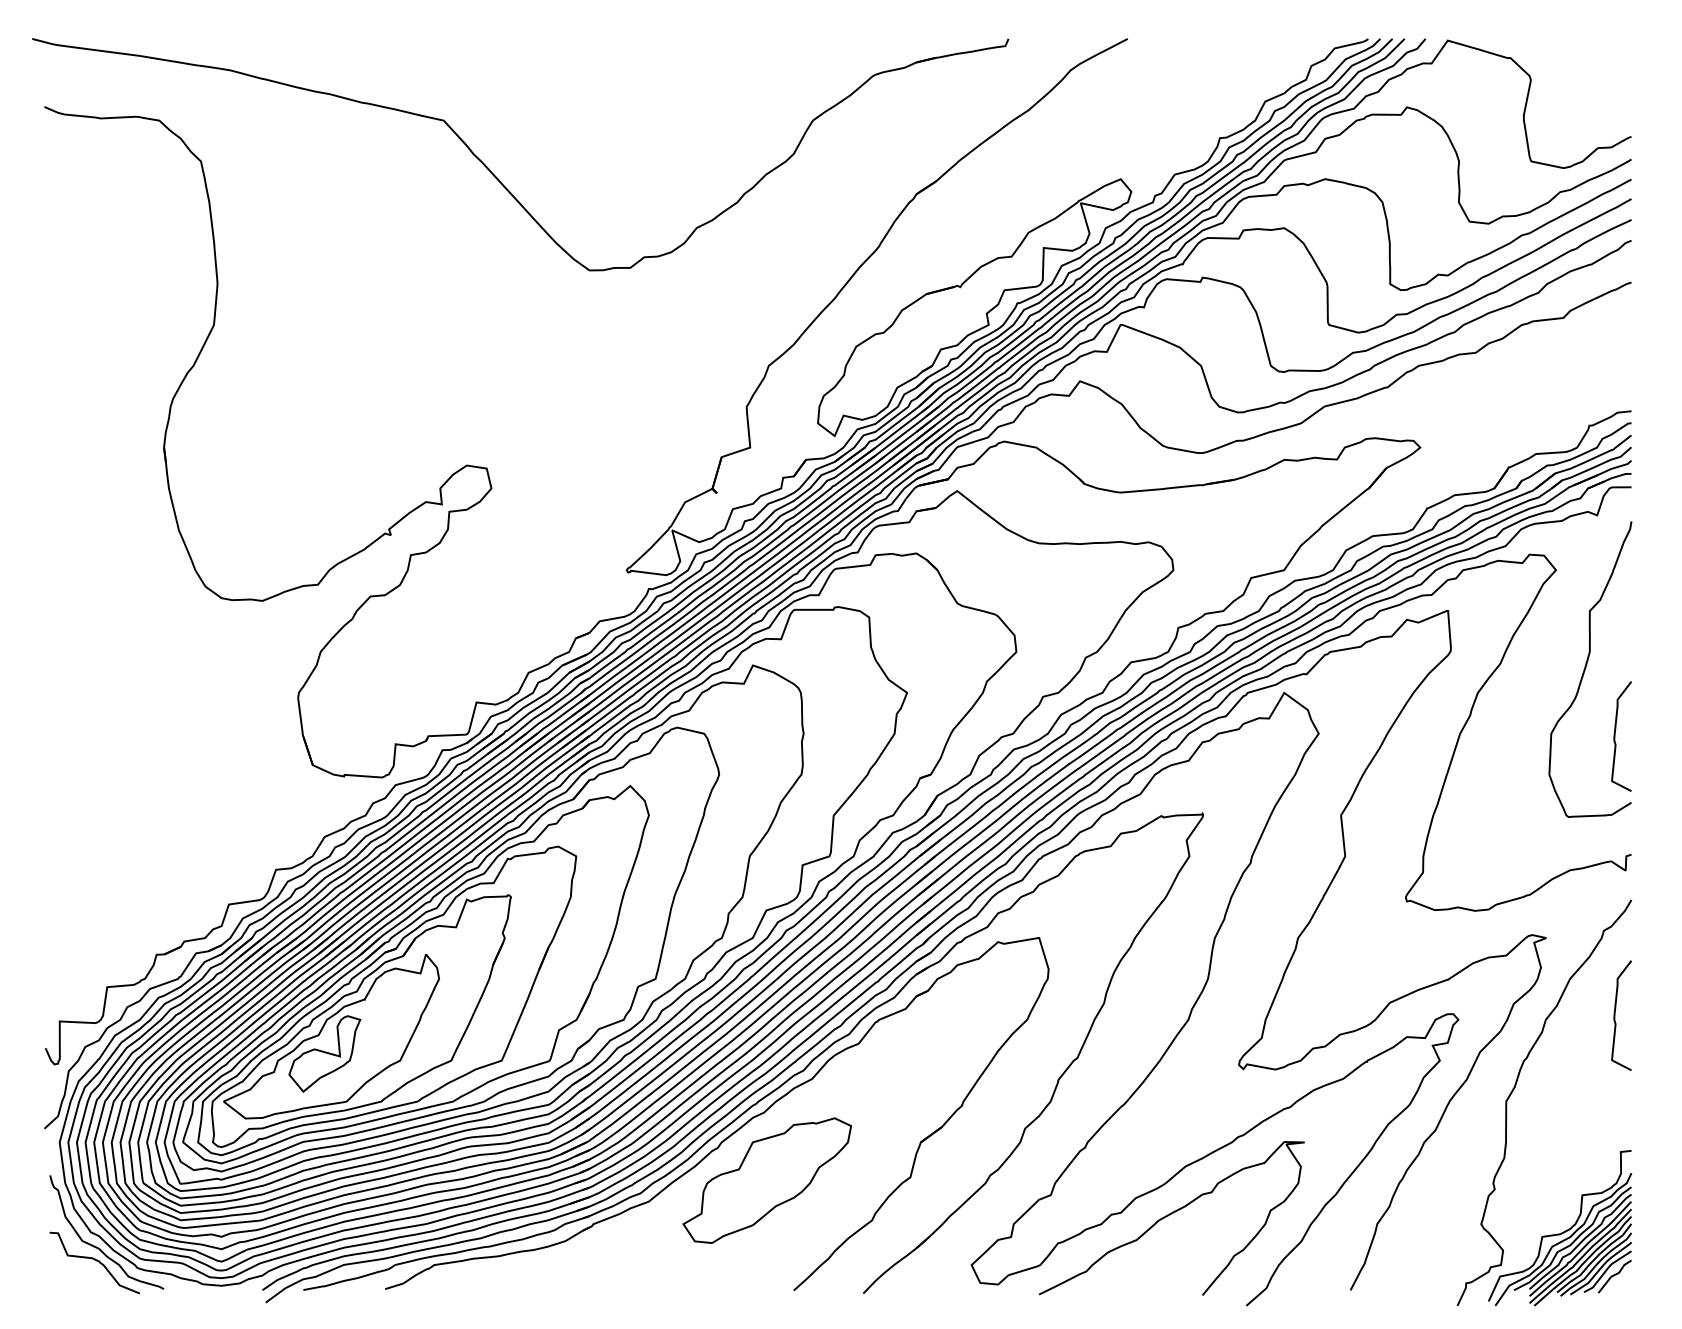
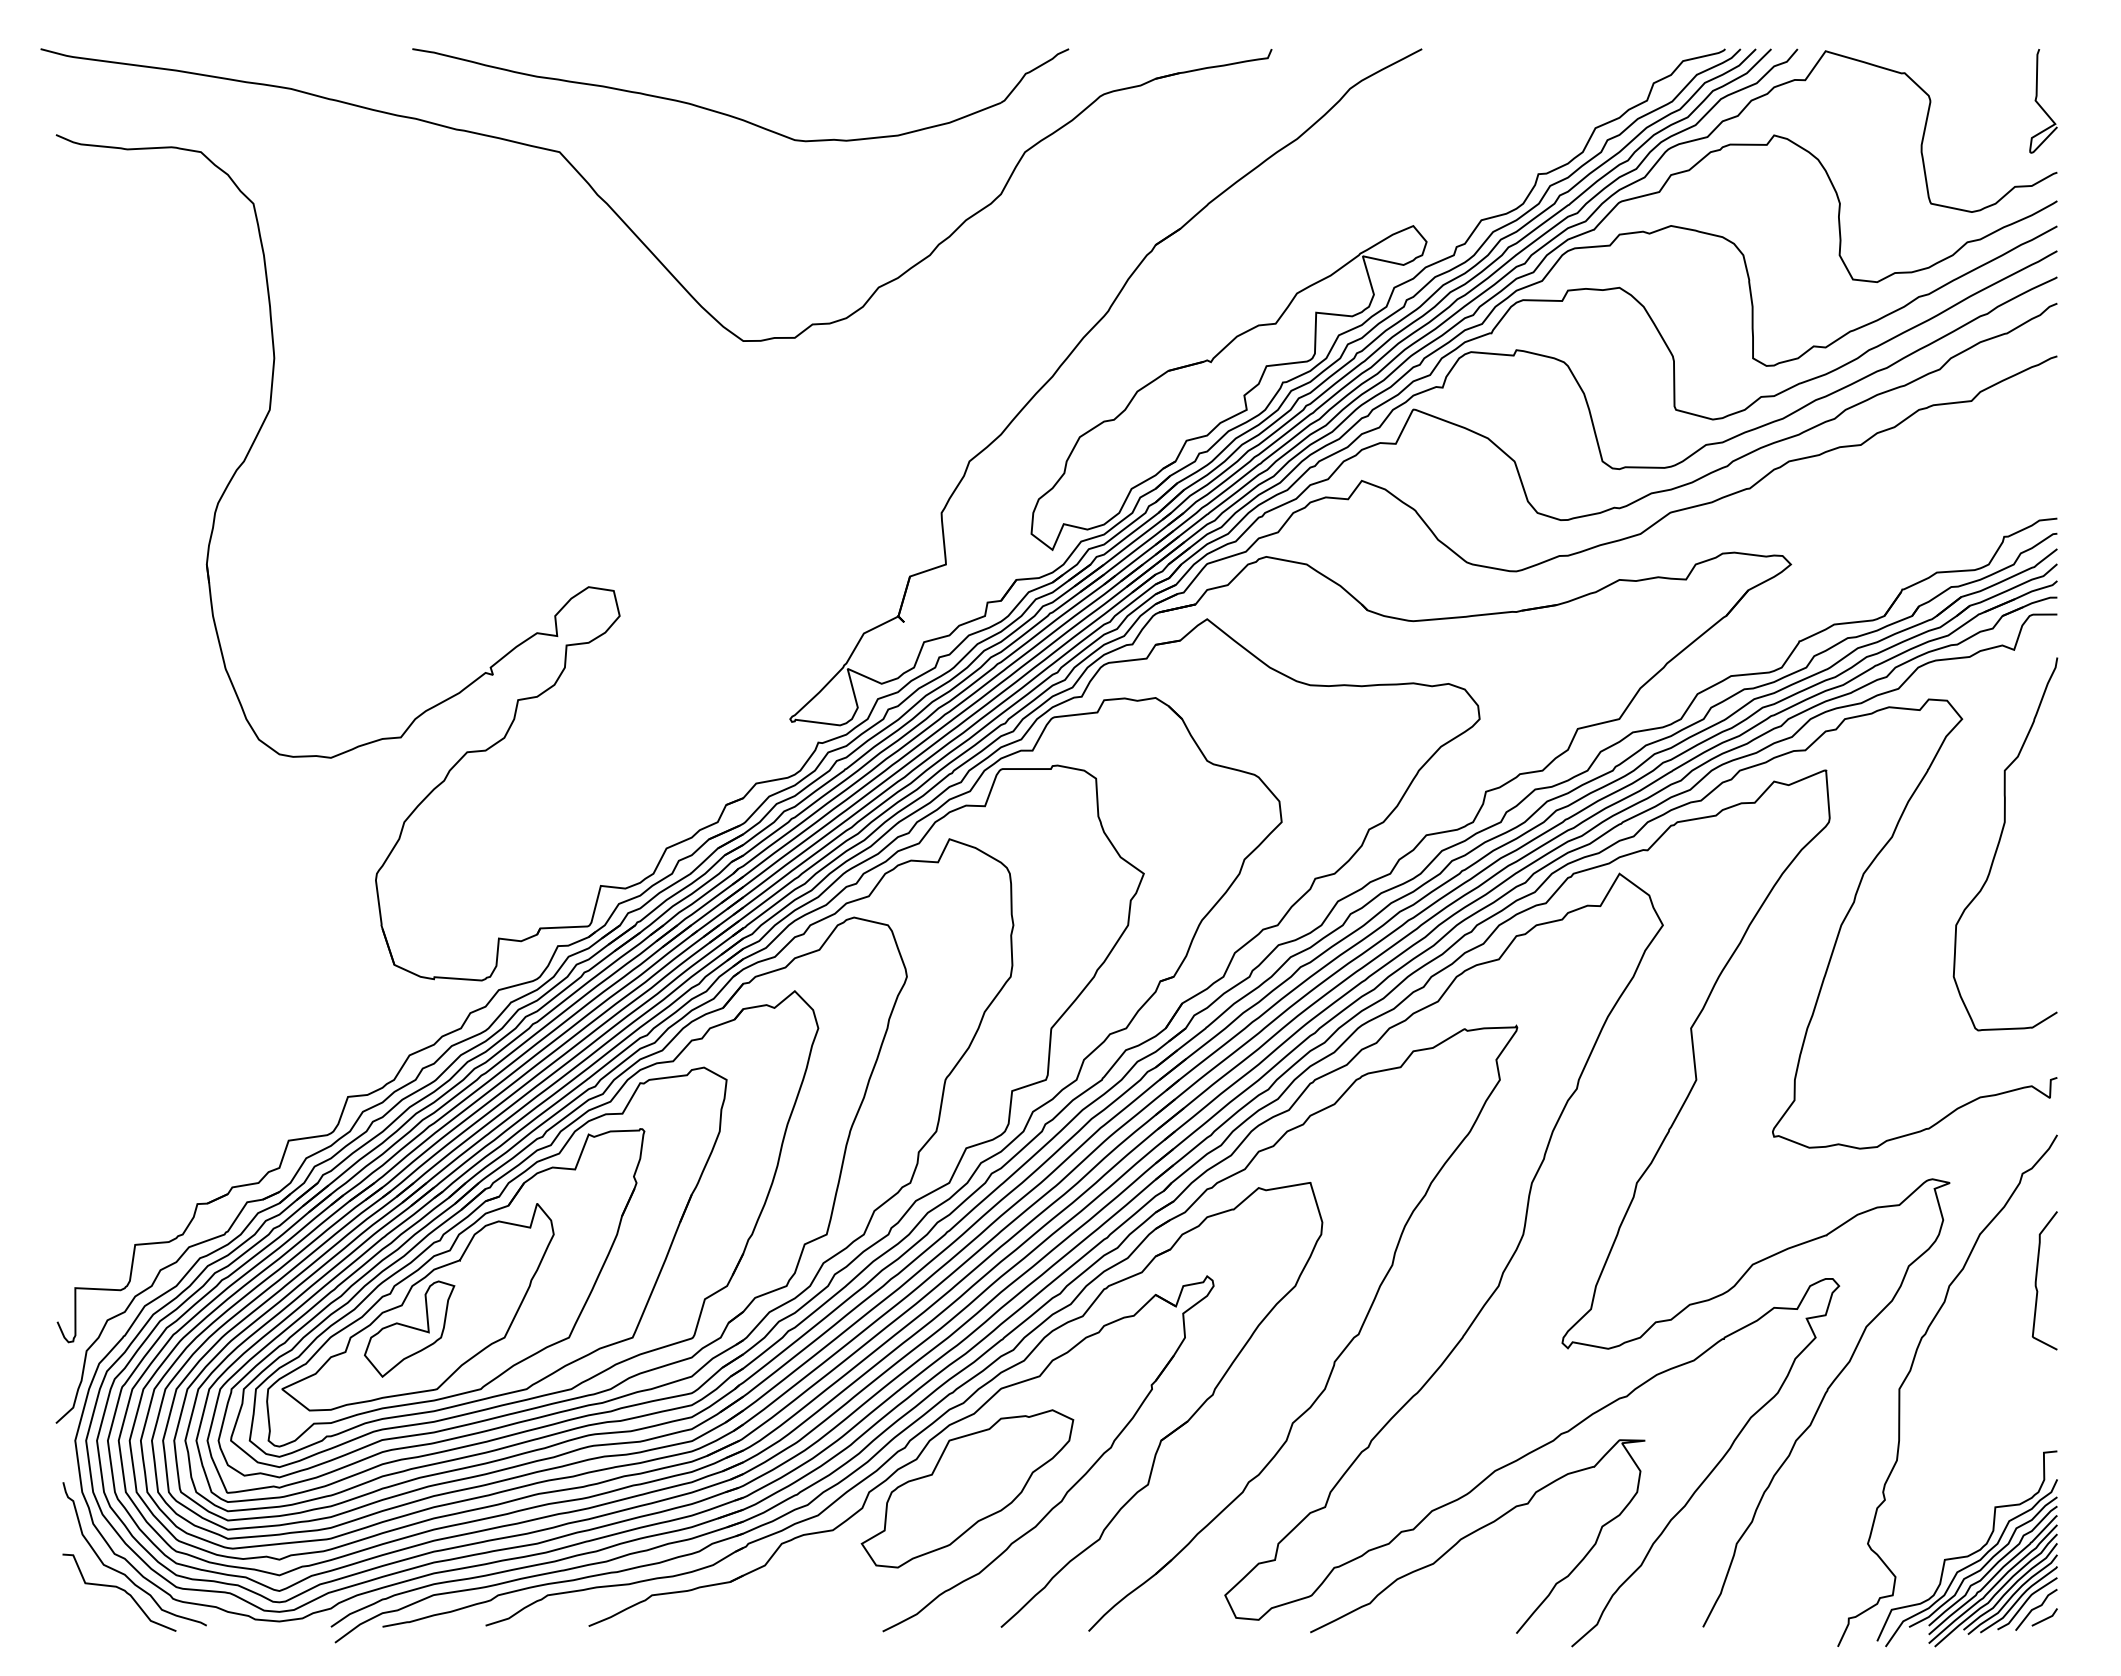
curve: (1618, 82) -> (2040, 104), added
part: (580, 91) -> (732, 115), added
curve: (1615, 733) -> (2037, 925), removed
part: (718, 1160) -> (906, 1463), added
line: (1621, 1283) -> (2044, 1618), added

